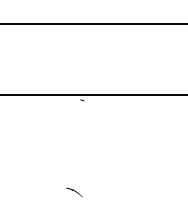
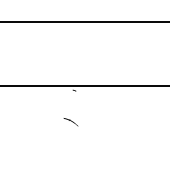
part: (74, 191) -> (71, 121), moved

